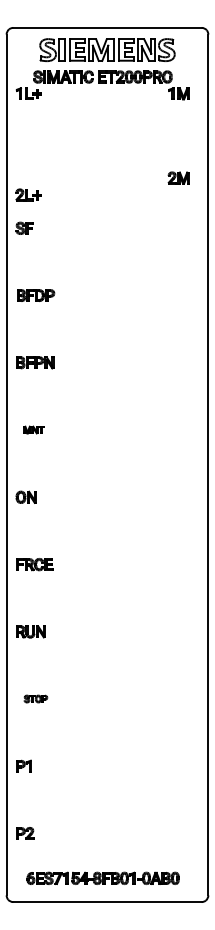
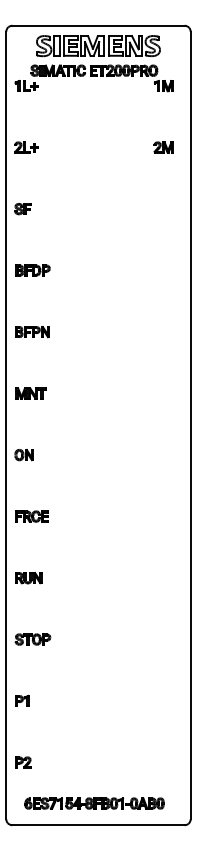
part: (178, 177) -> (163, 147), moved
part: (28, 194) -> (26, 147), moved
part: (33, 429) -> (30, 393), size x1.67
part: (35, 698) -> (32, 639), size x1.67

